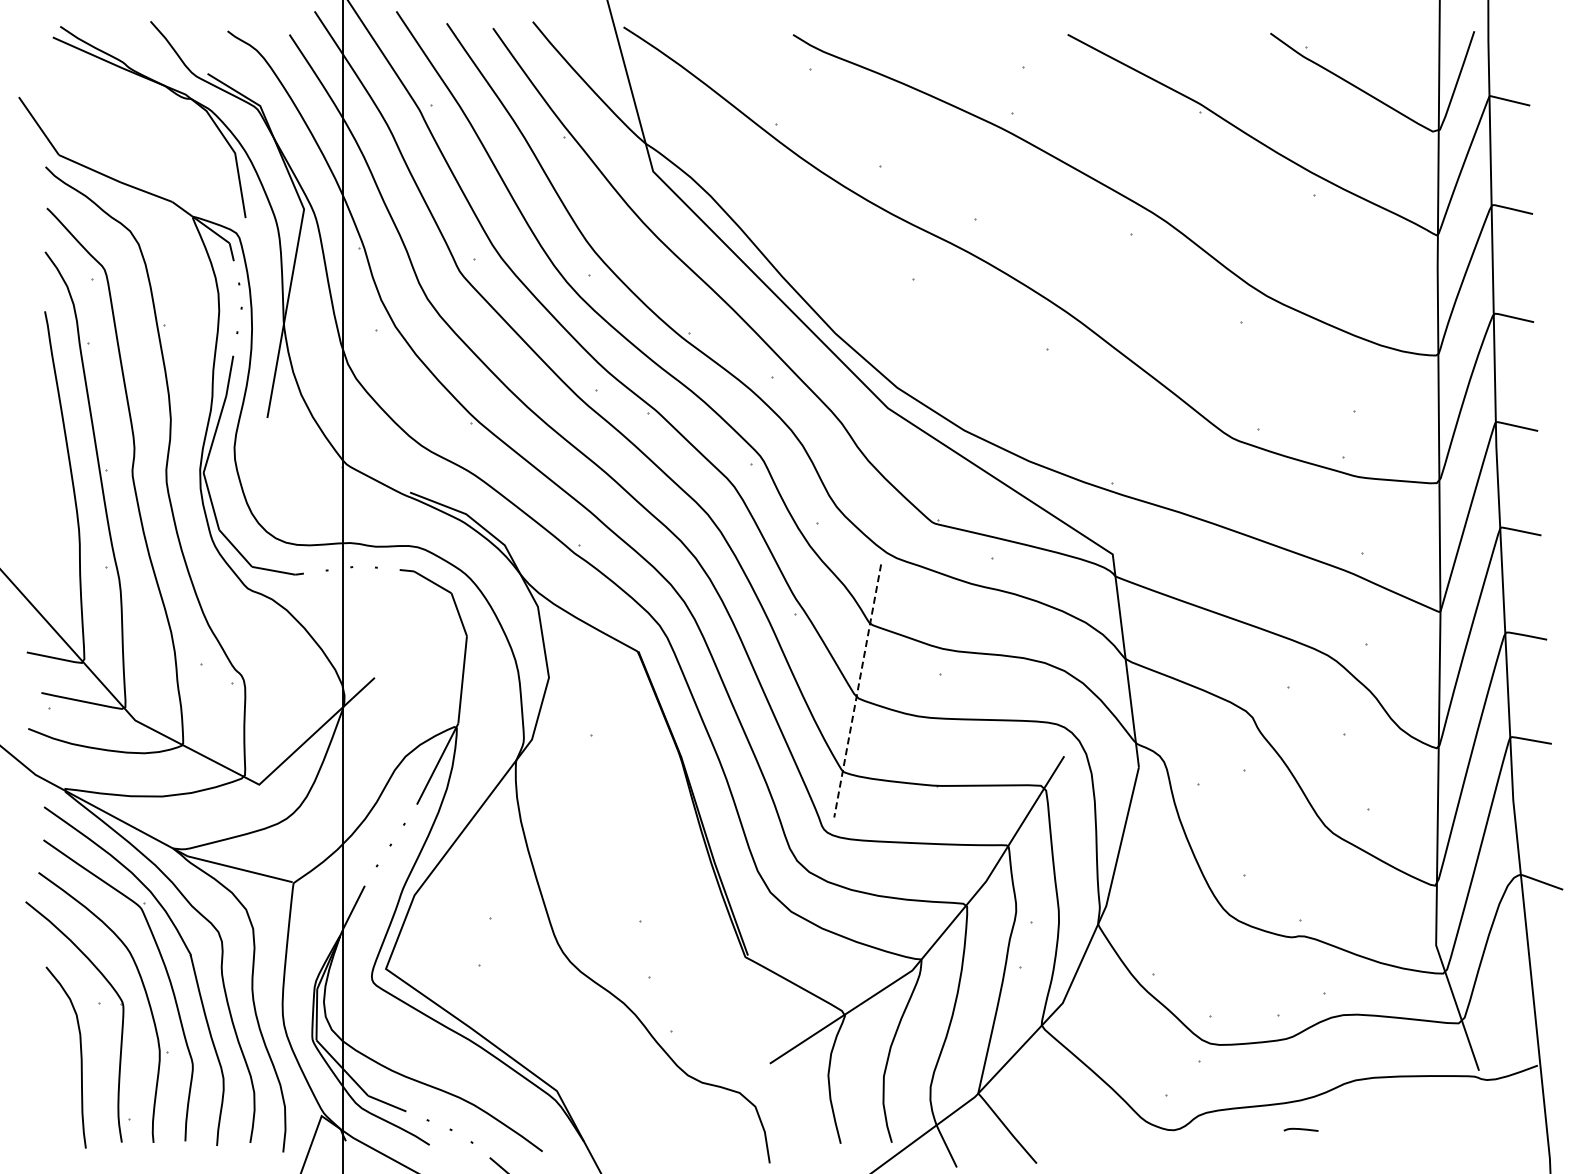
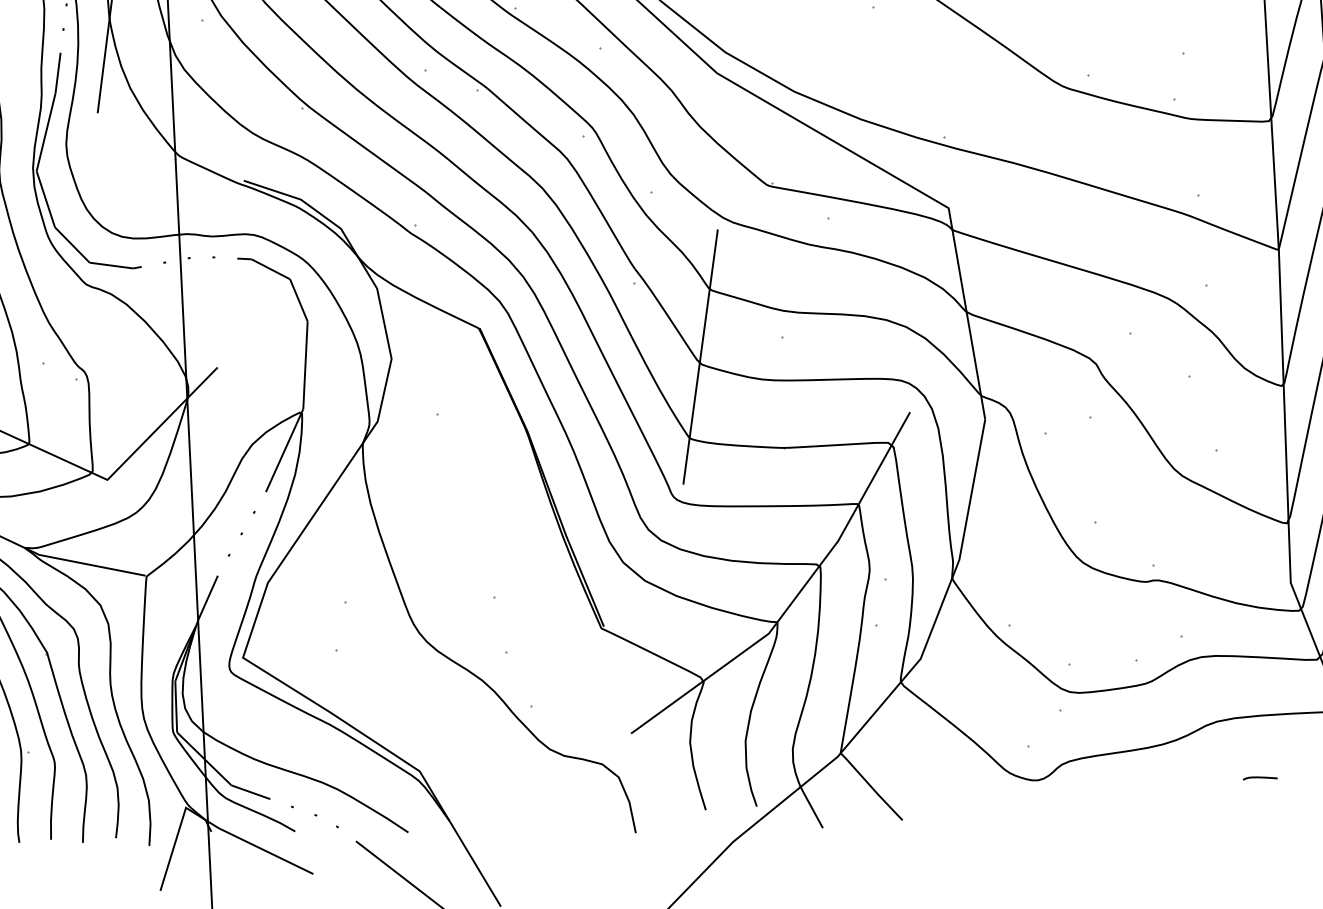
line: (857, 690) -> (700, 356), dashed -> solid
curve: (1300, 1129) -> (1259, 777), moved

